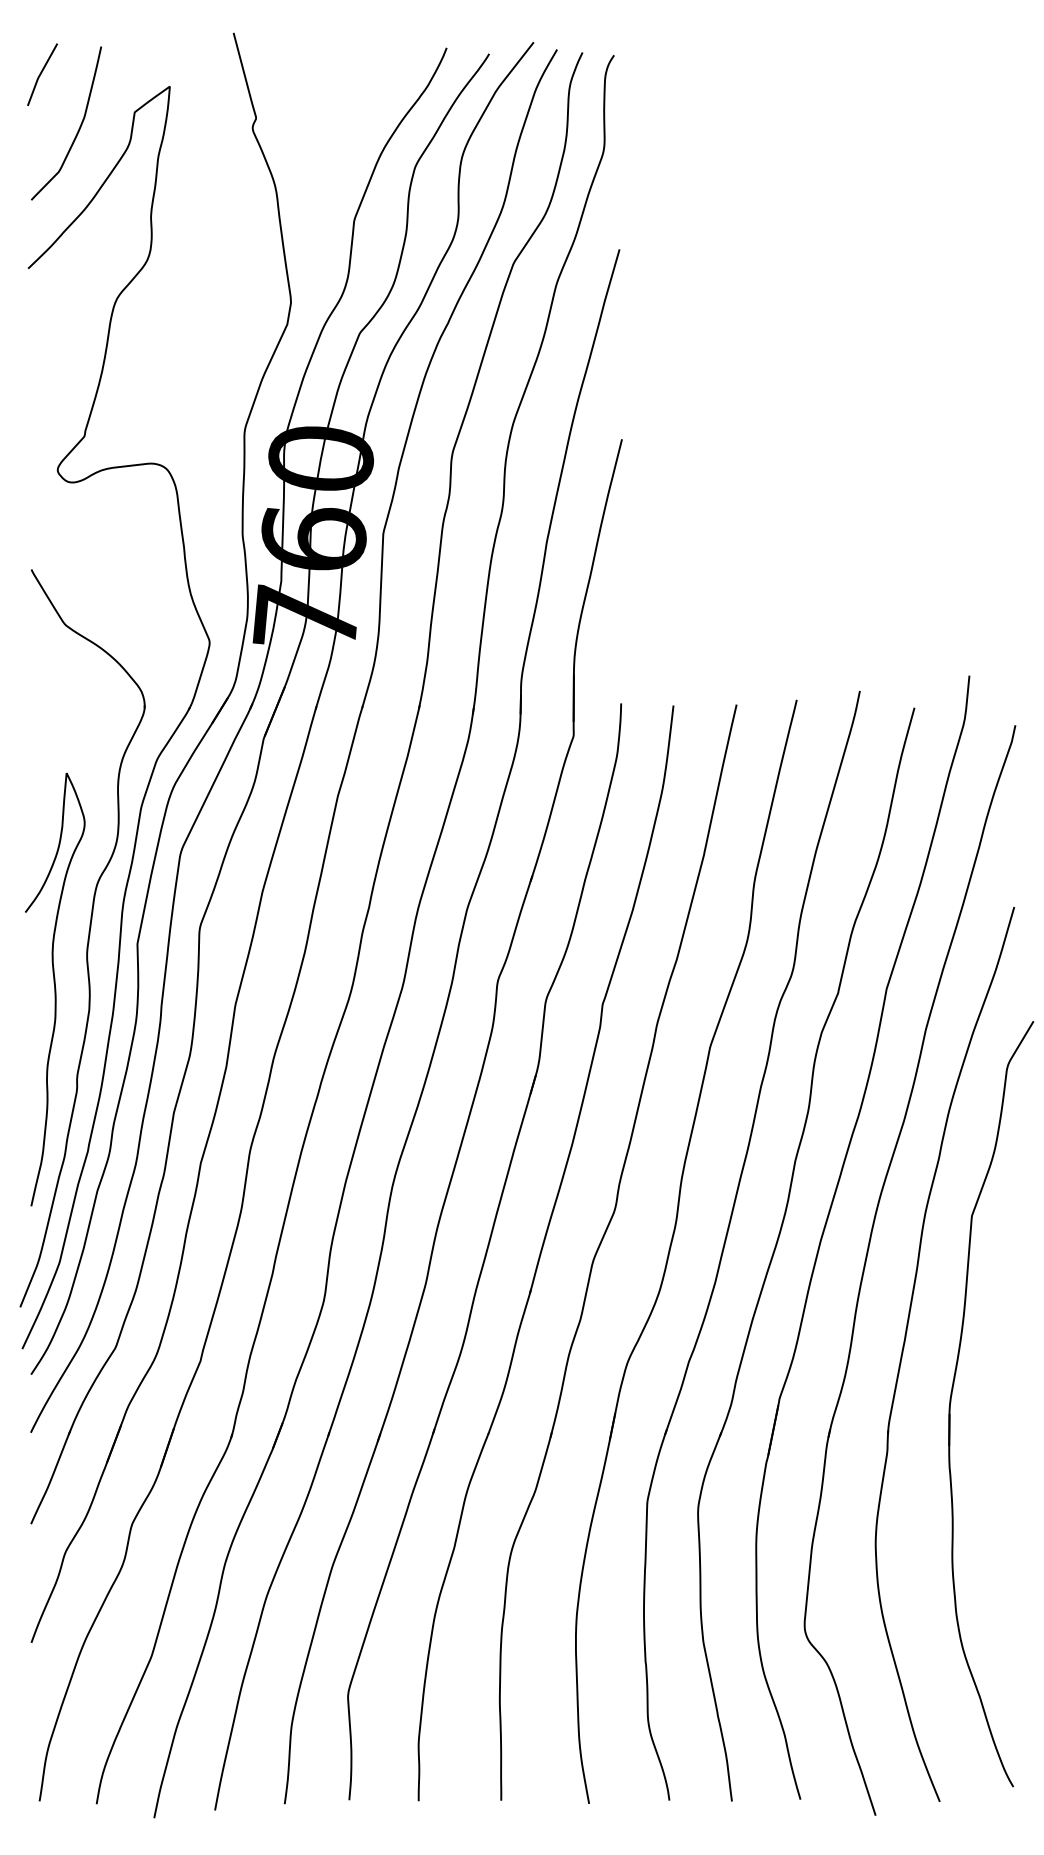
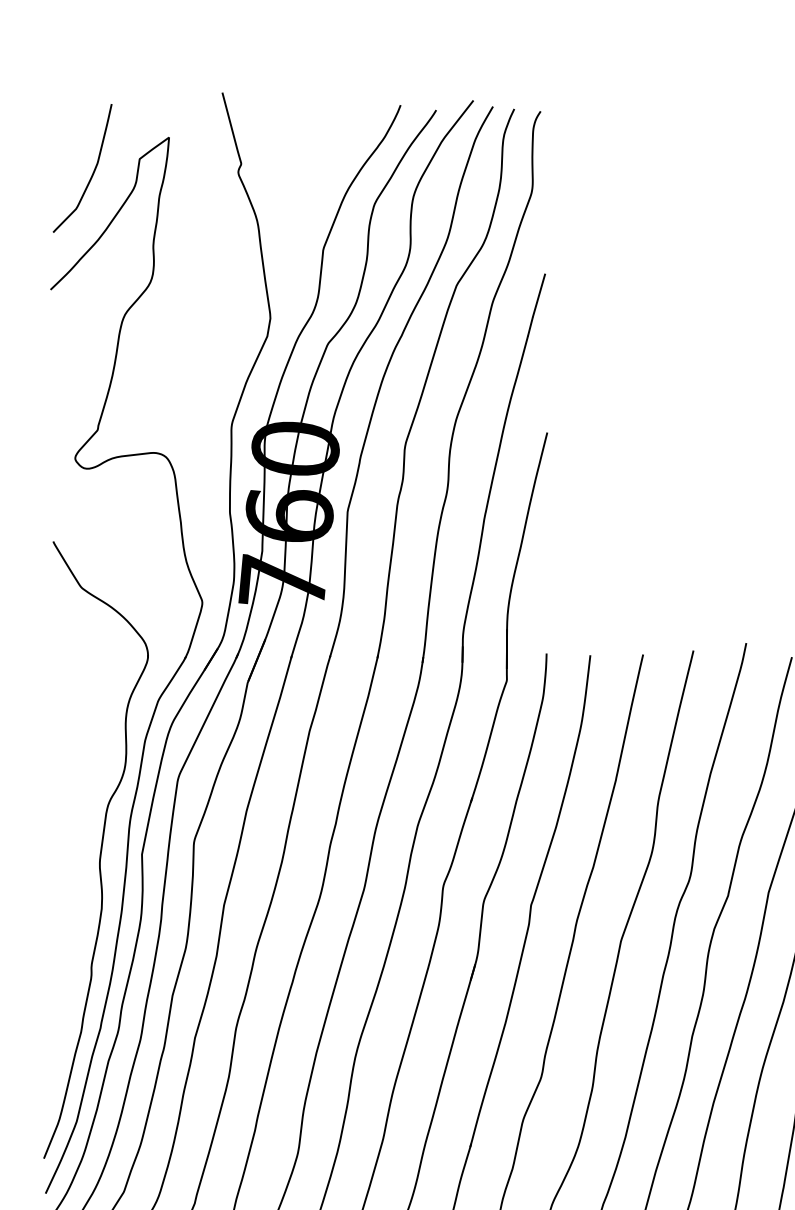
curve: (41, 74) -> (61, 127), removed
curve: (55, 989) -> (73, 892), removed

